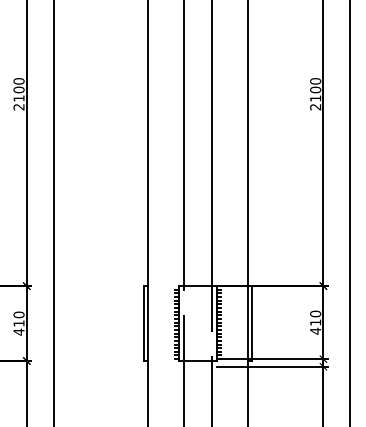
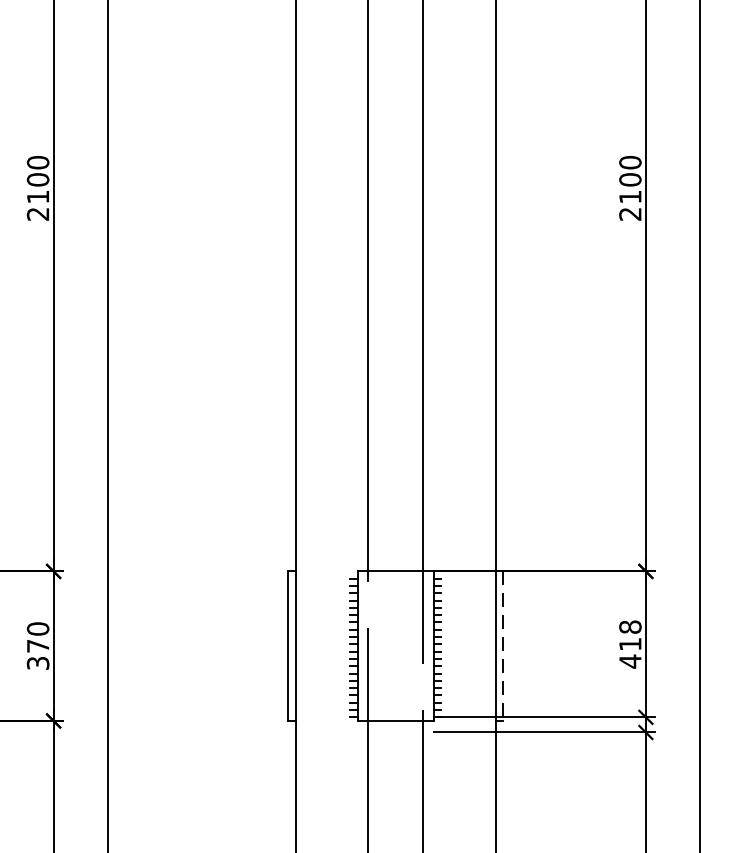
text: (315, 313) -> (630, 626), 410 -> 418
line: (252, 324) -> (504, 648), solid -> dashed
text: (18, 327) -> (37, 654), 410 -> 370

